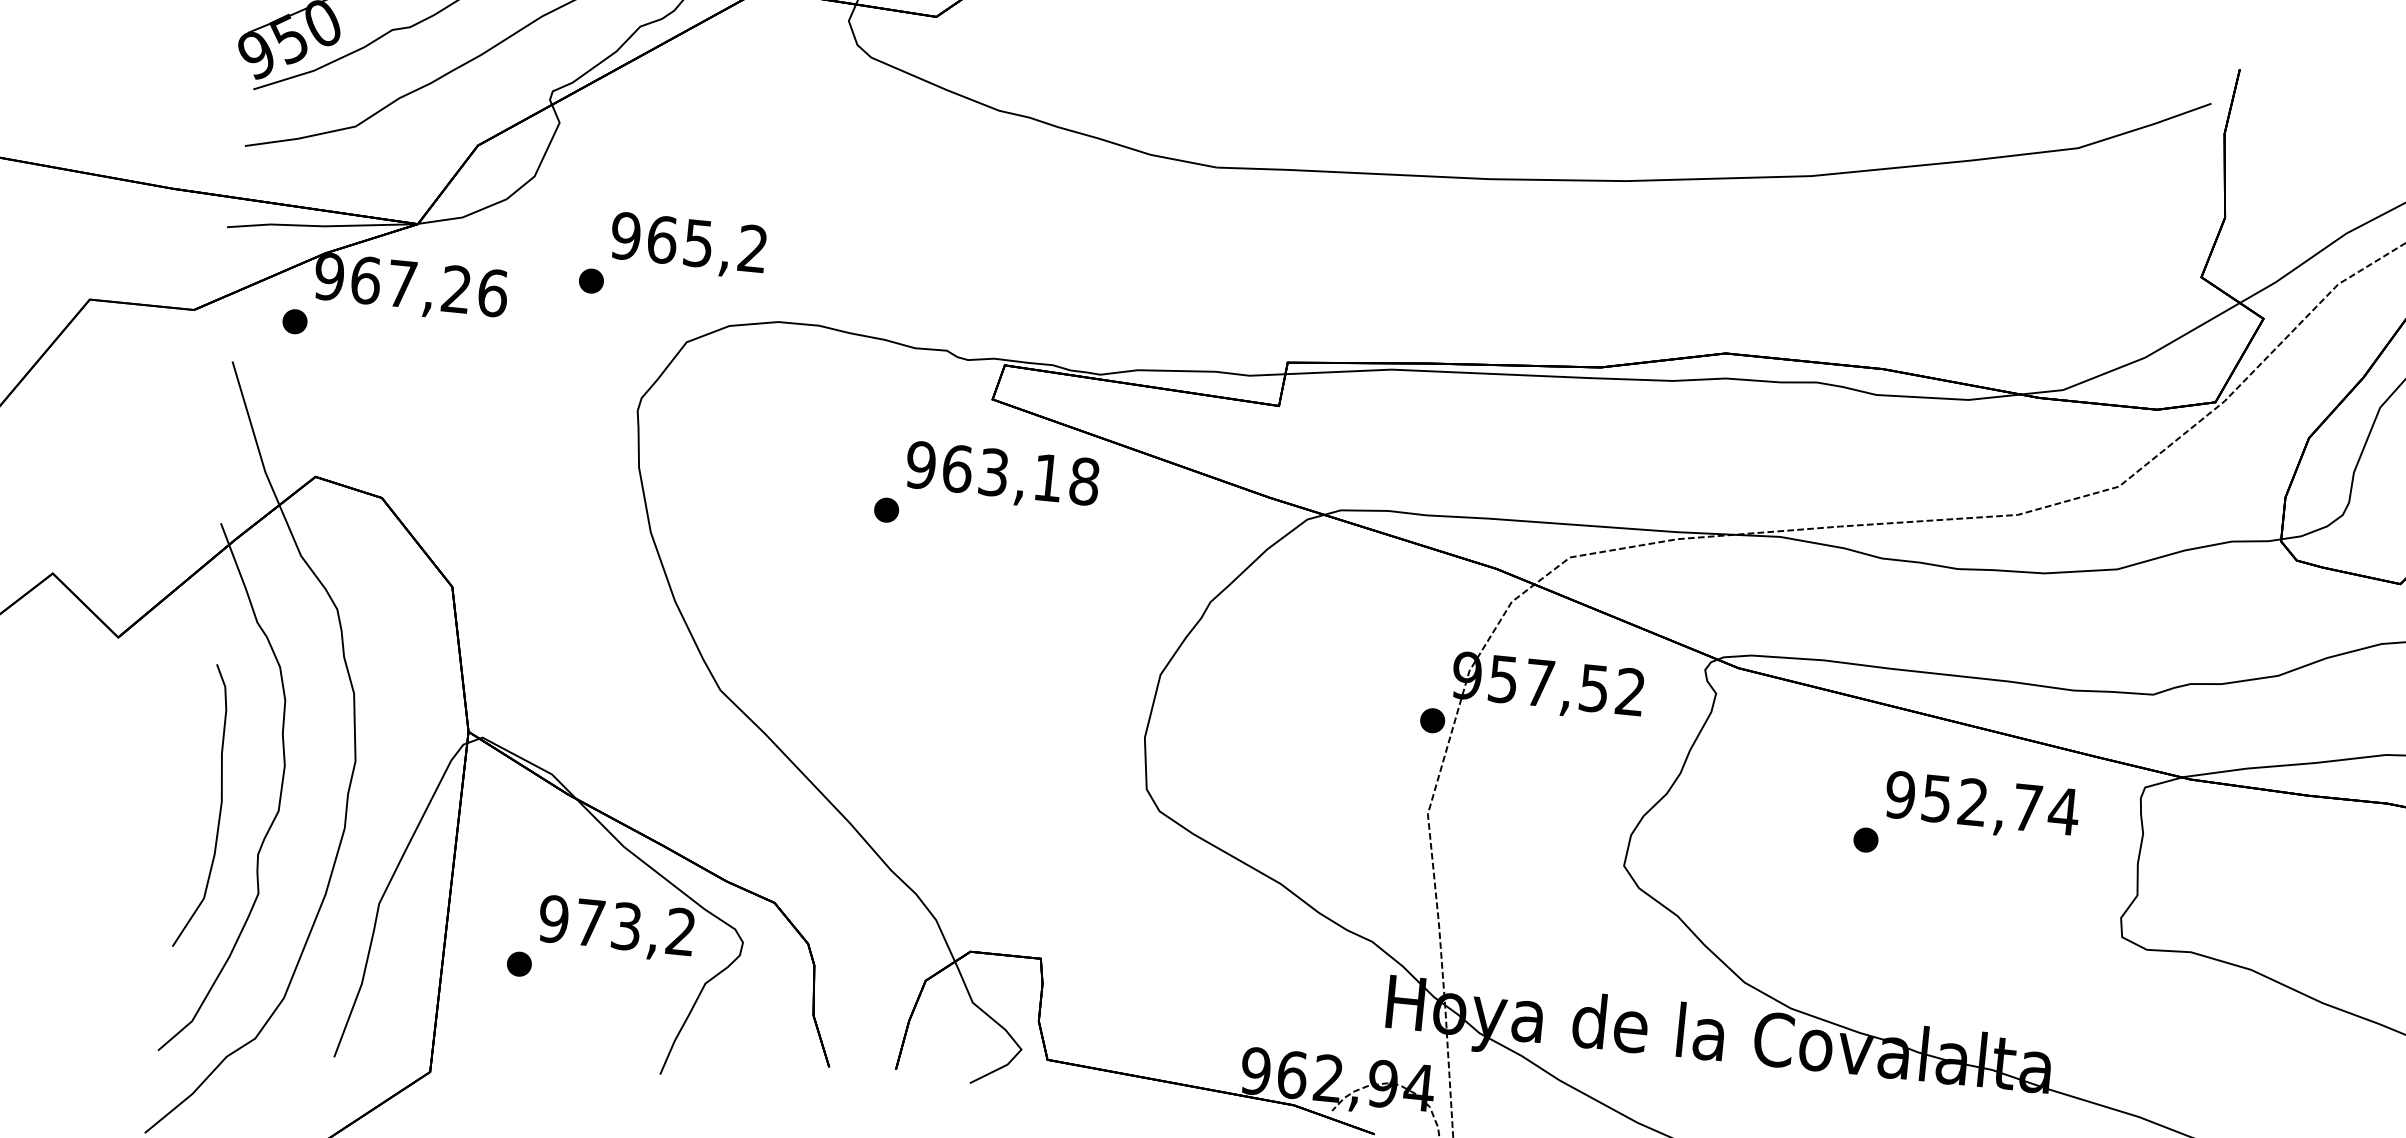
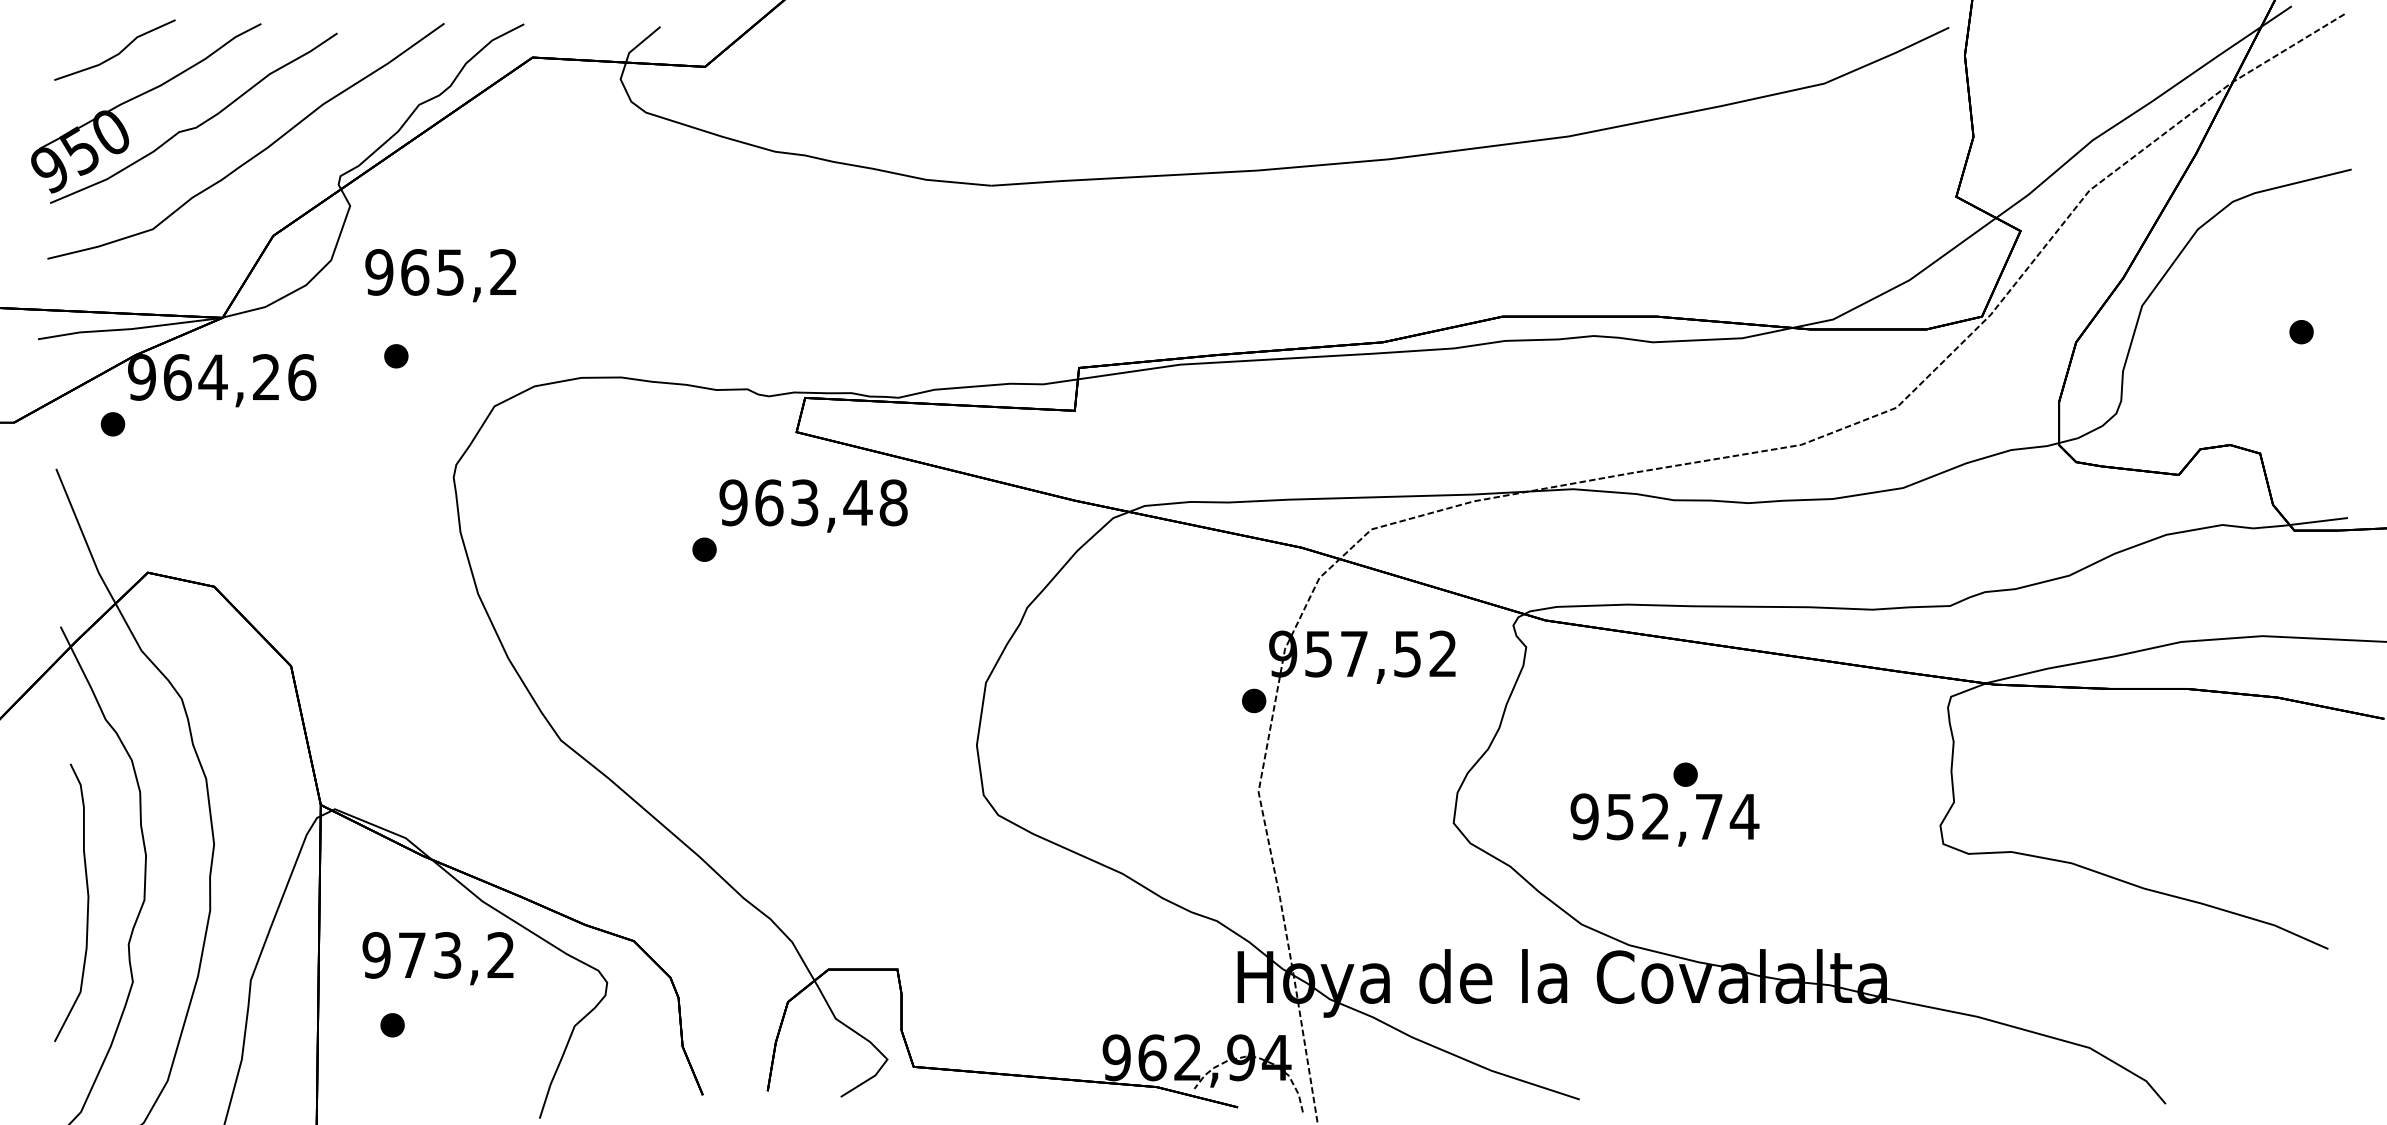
text: (688, 245) -> (440, 275), moved
text: (401, 283) -> (212, 376), 967,26 -> 964,26
text: (1047, 477) -> (857, 502), 963,18 -> 963,48
text: (1981, 806) -> (1664, 819), moved
text: (615, 928) -> (437, 958), moved

